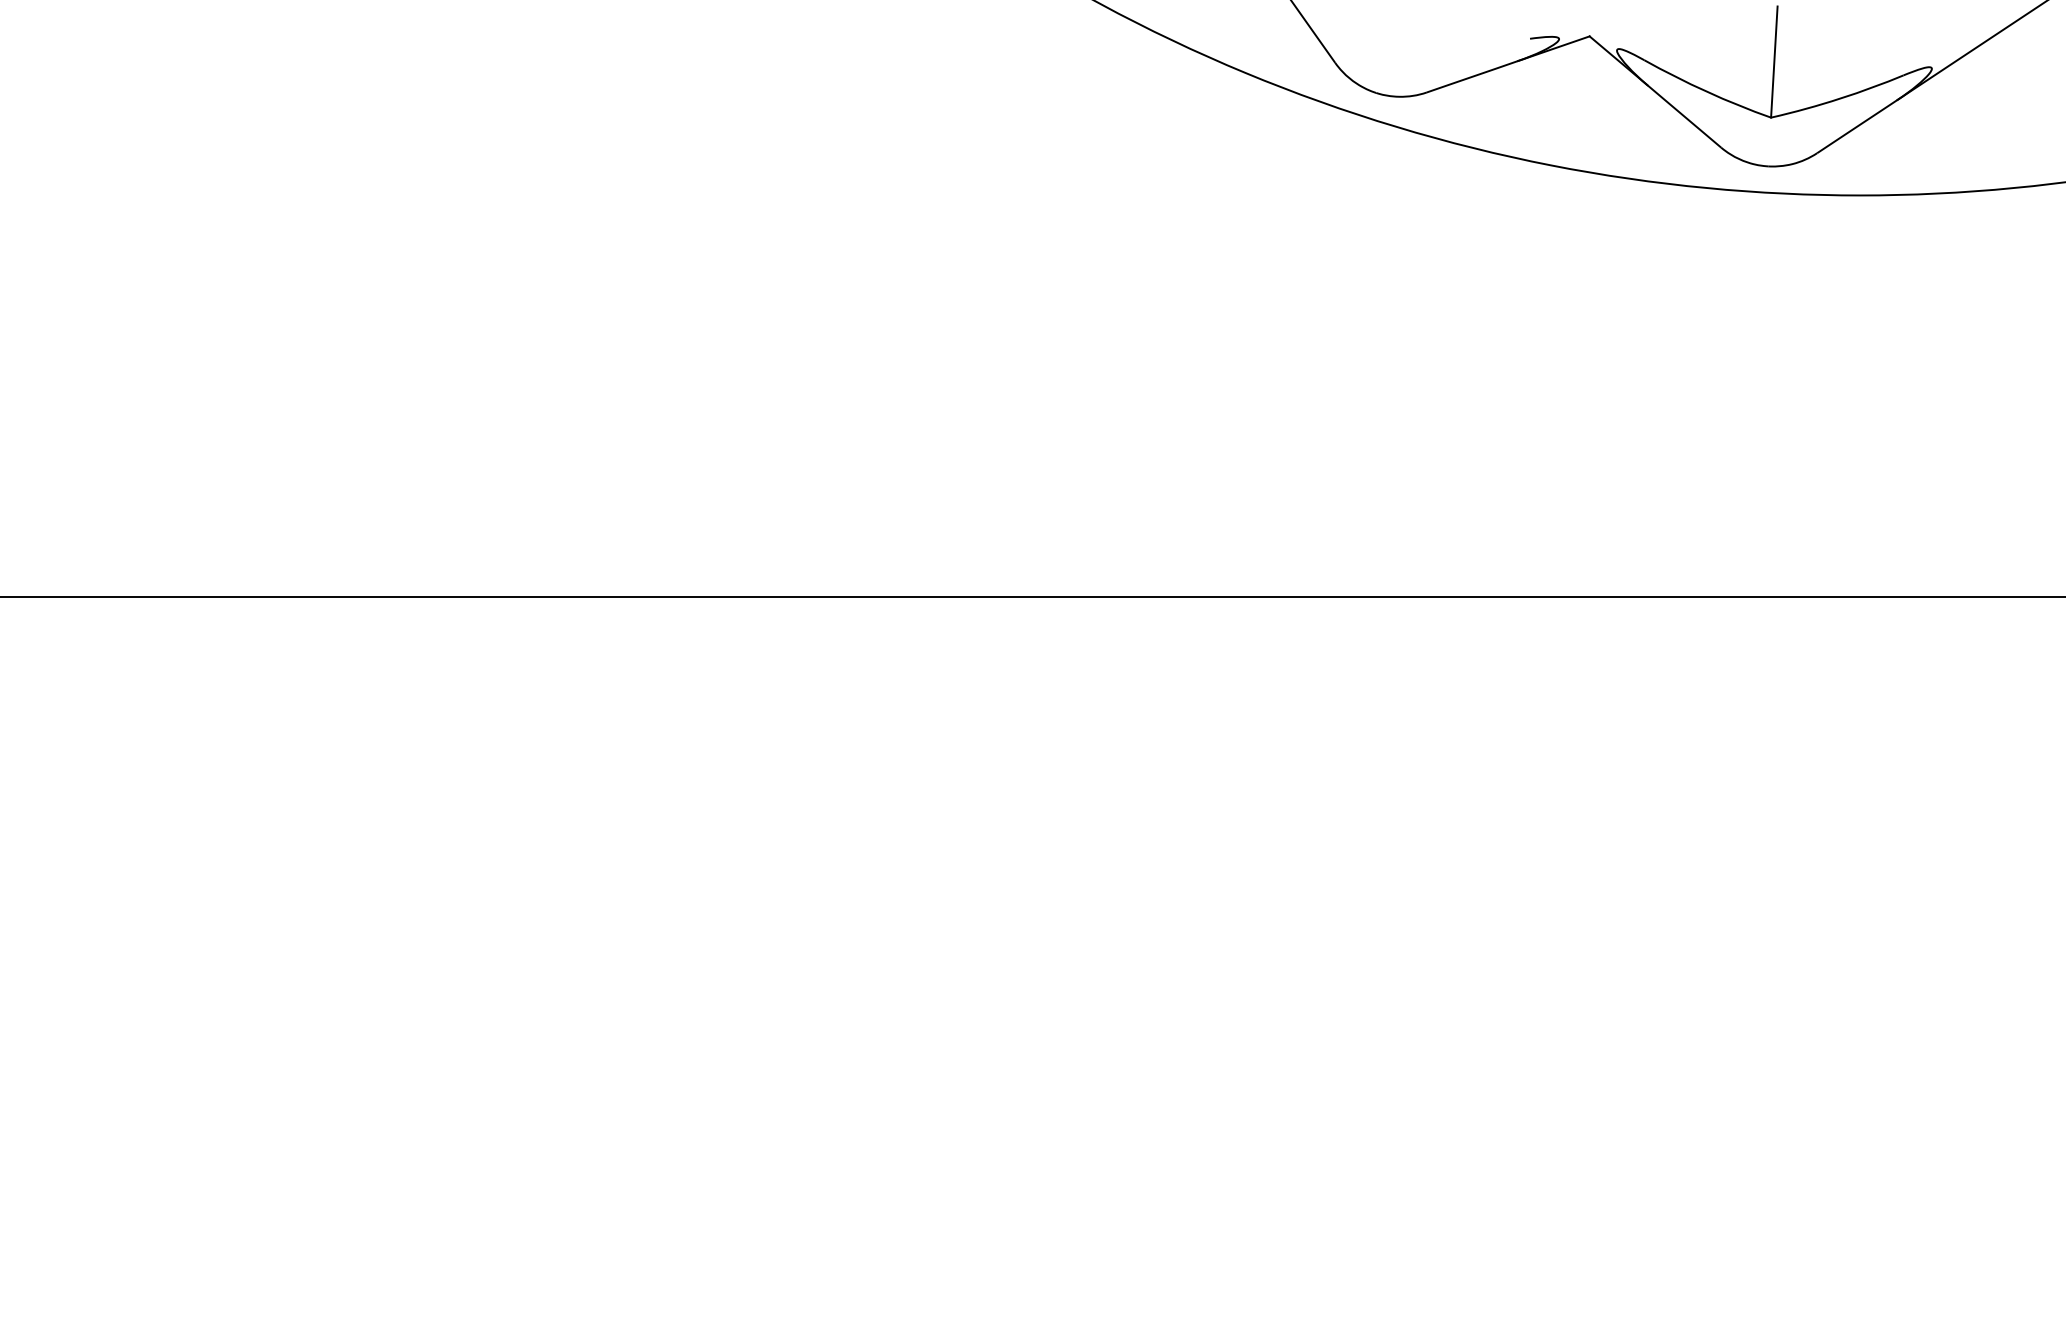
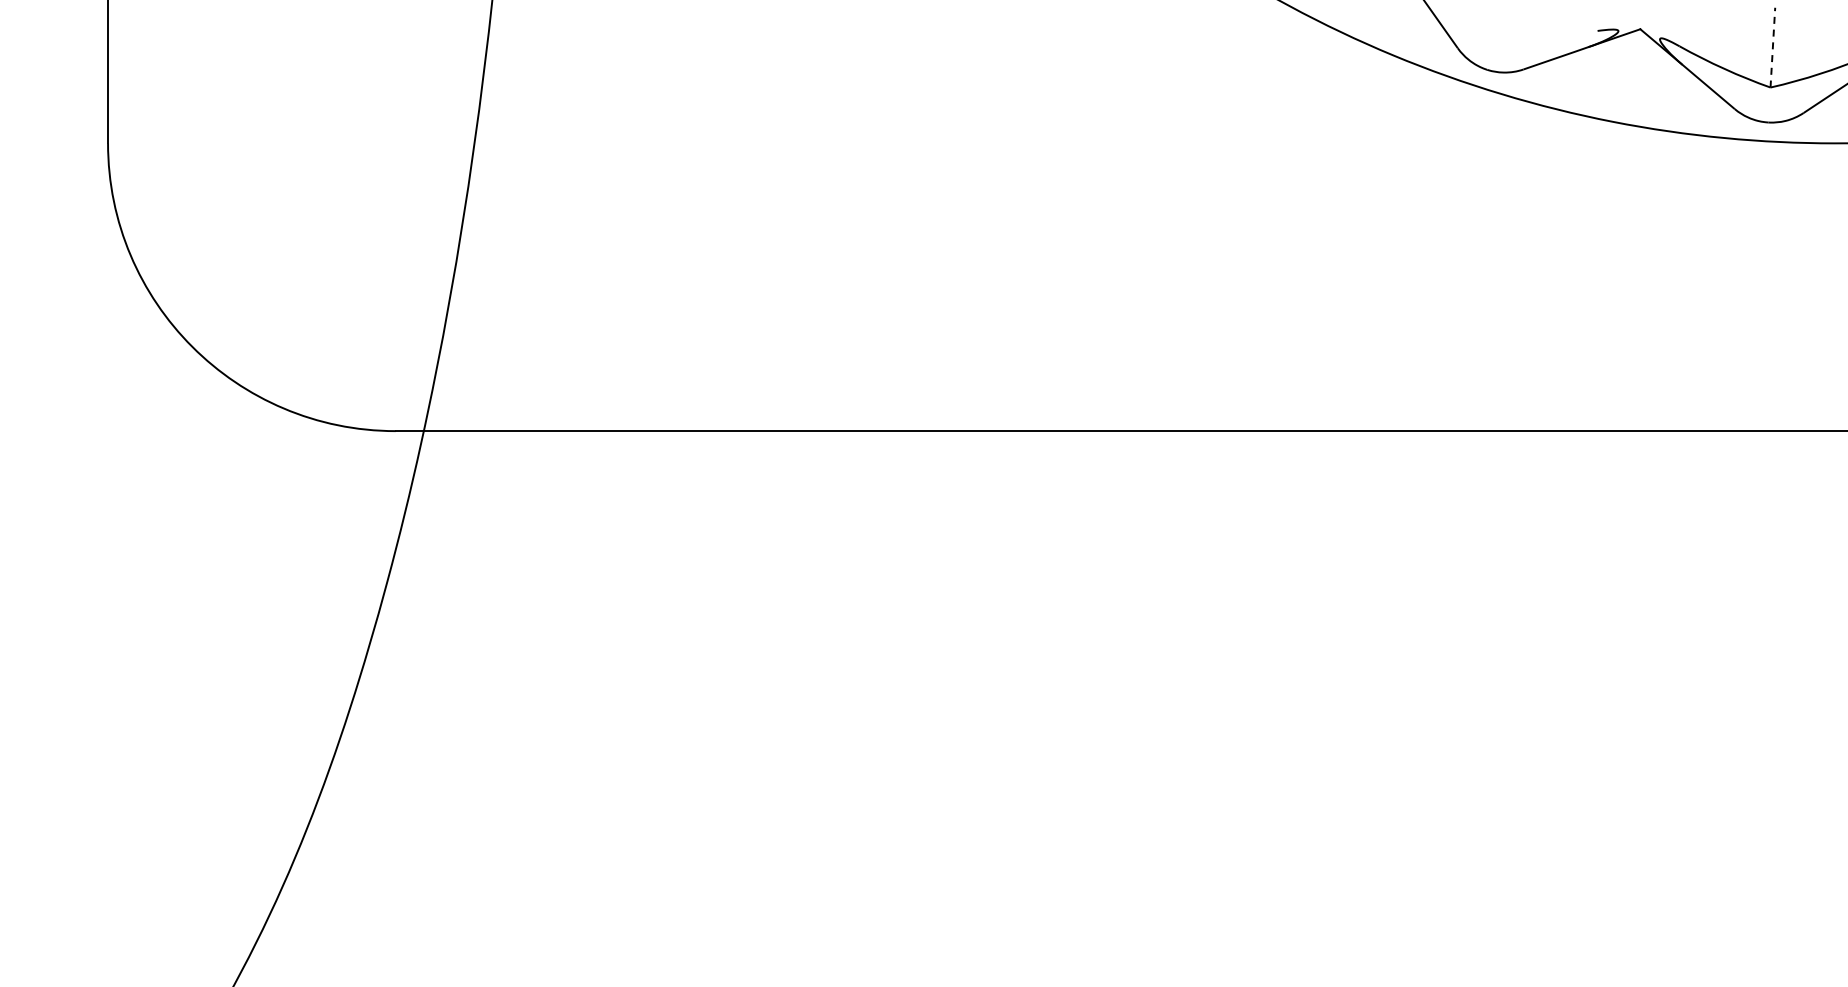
line: (1773, 61) -> (1772, 47), solid -> dashed

